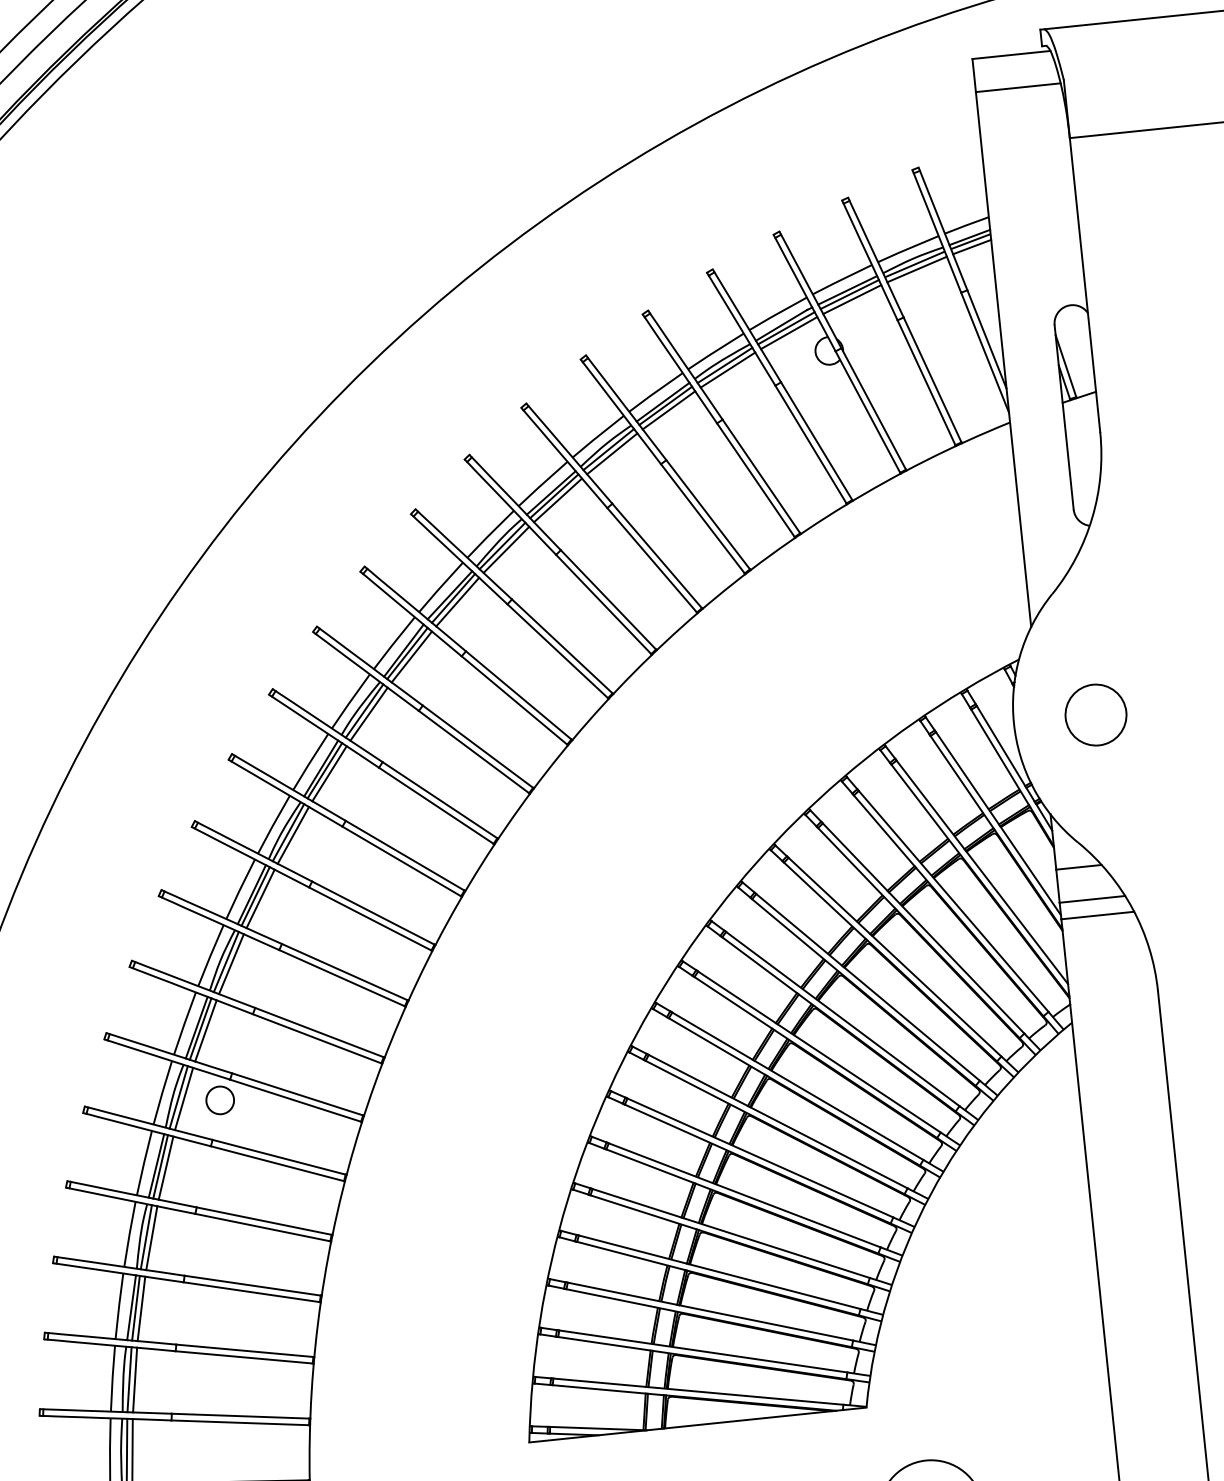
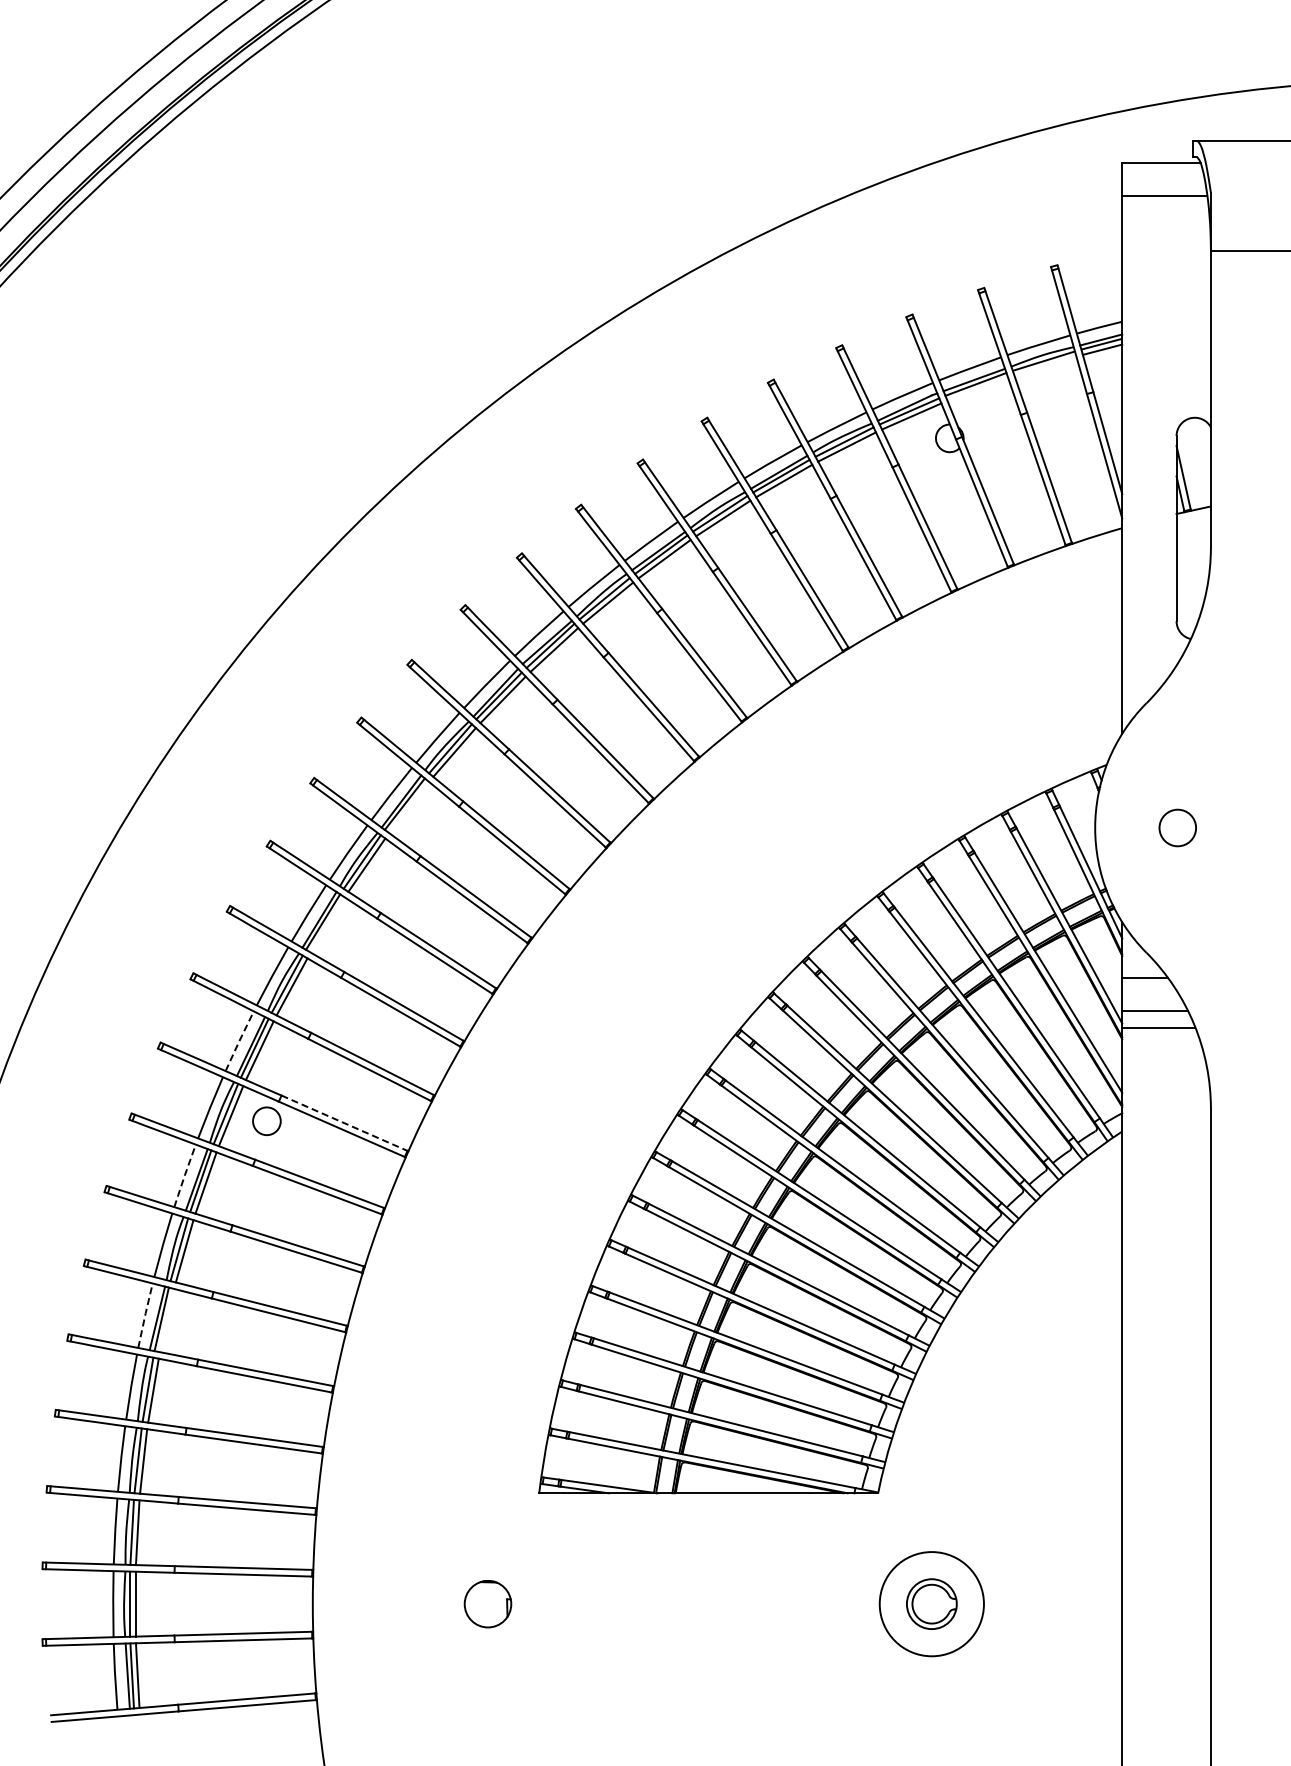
line: (917, 269) -> (1045, 366), removed
line: (851, 299) -> (977, 389), removed
circle: (1095, 714) -> (1177, 827), size x0.6
line: (329, 773) -> (409, 807), removed
line: (260, 898) -> (327, 924), removed
line: (184, 1023) -> (239, 1041), solid -> dashed
line: (297, 1094) -> (344, 1123), solid -> dashed
line: (143, 1162) -> (184, 1175), solid -> dashed
line: (119, 1306) -> (145, 1315), solid -> dashed
line: (141, 1308) -> (167, 1320), removed

